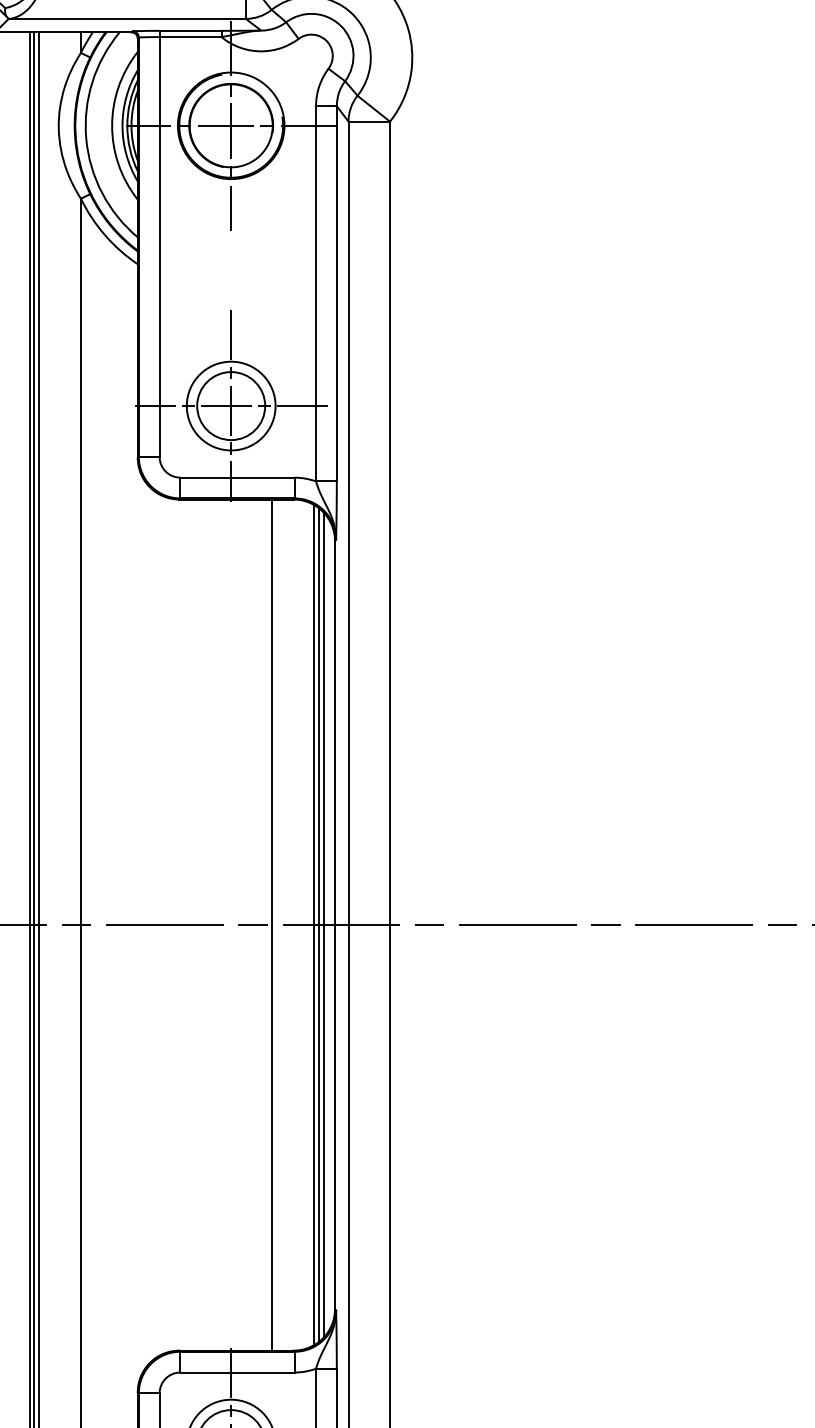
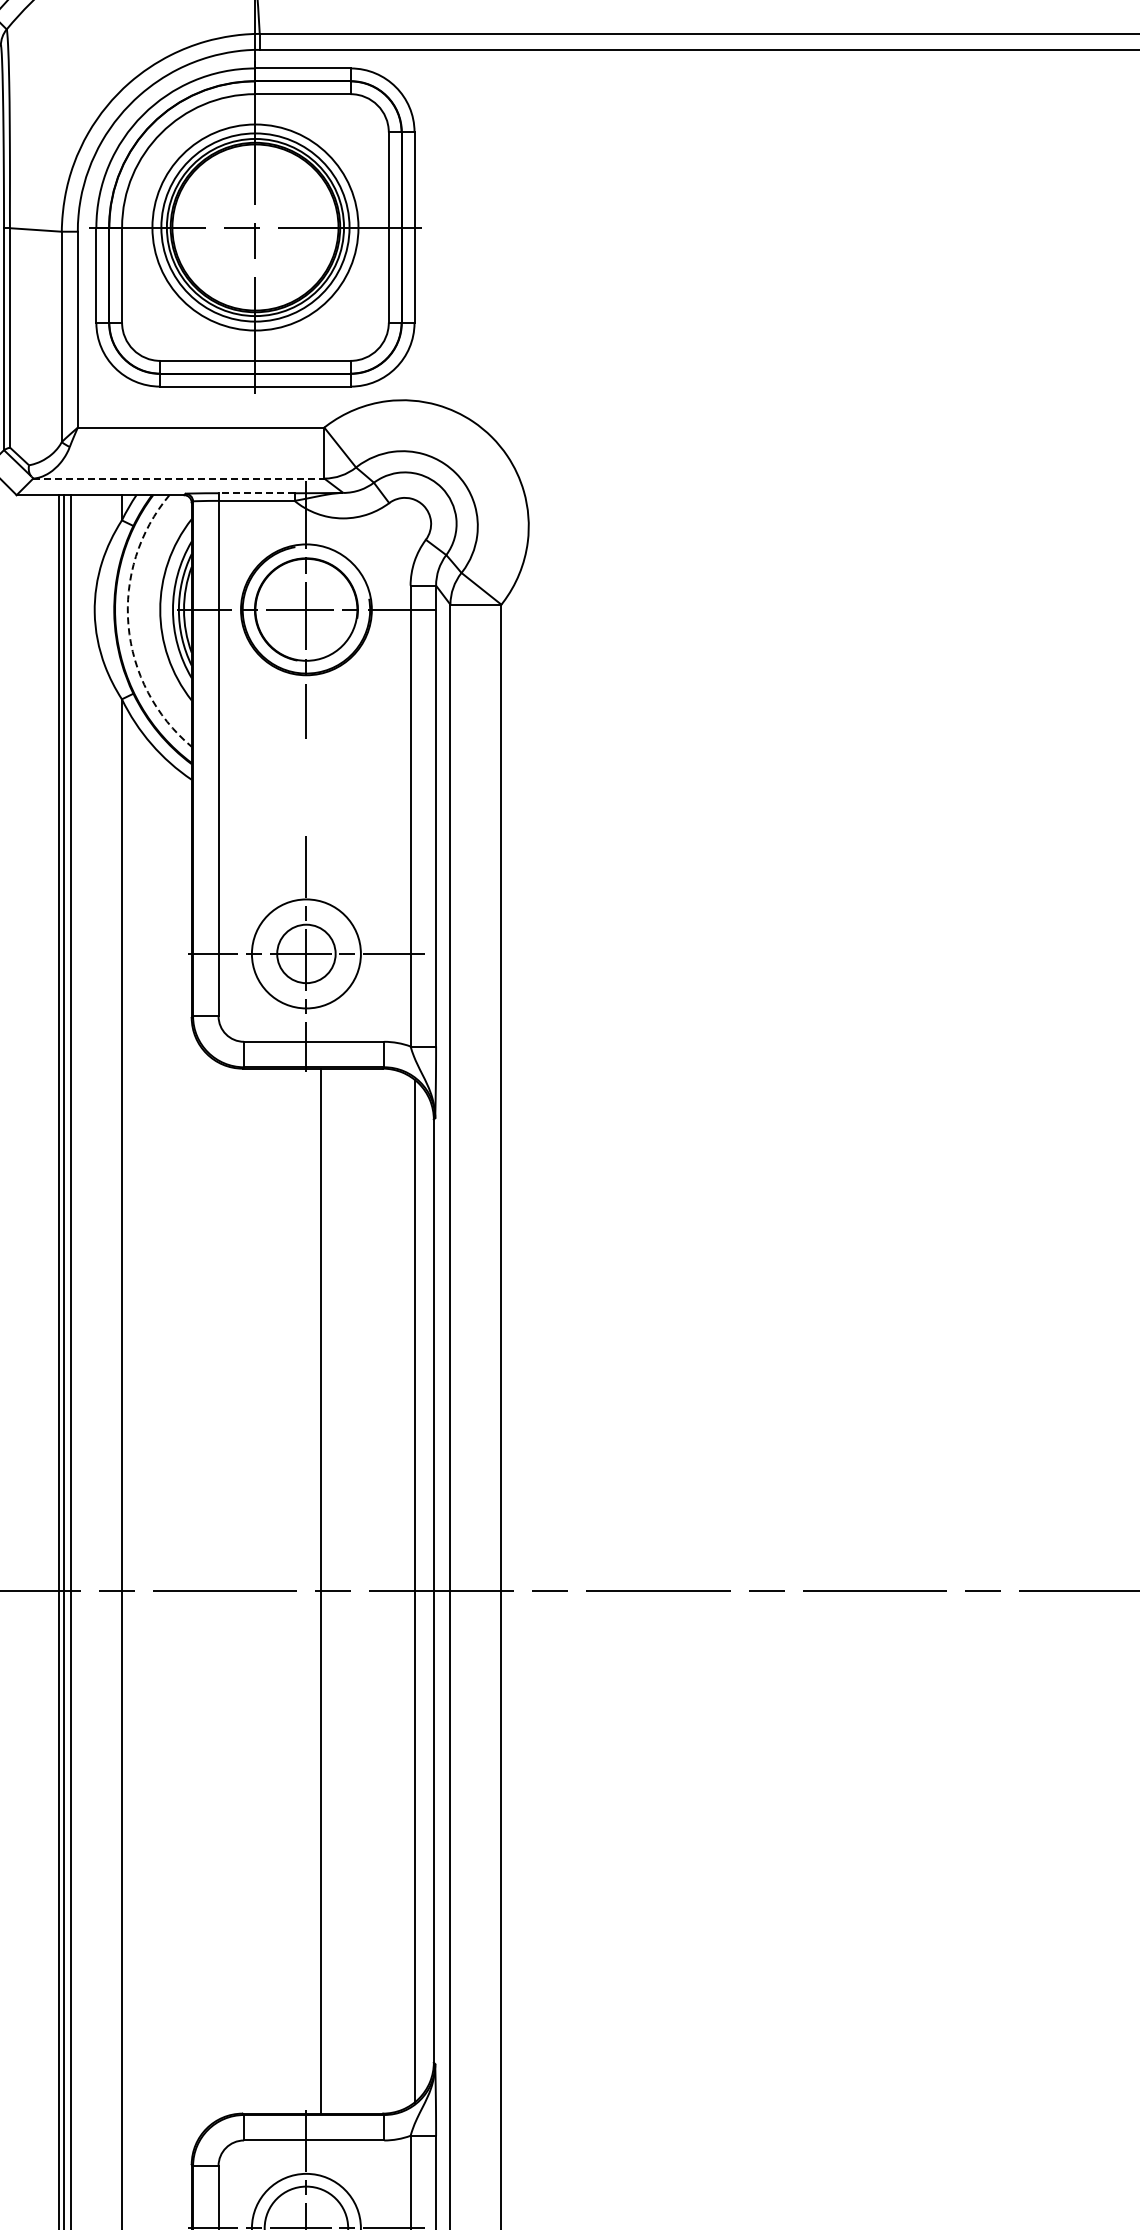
line: (127, 18) -> (178, 478), solid -> dashed
line: (190, 31) -> (256, 493), solid -> dashed
arc: (86, 138) -> (128, 625), solid -> dashed
circle: (231, 405) -> (306, 953), size x0.7
line: (272, 924) -> (321, 1590), moved
line: (323, 924) -> (419, 1590), removed
line: (314, 925) -> (408, 1591), removed

